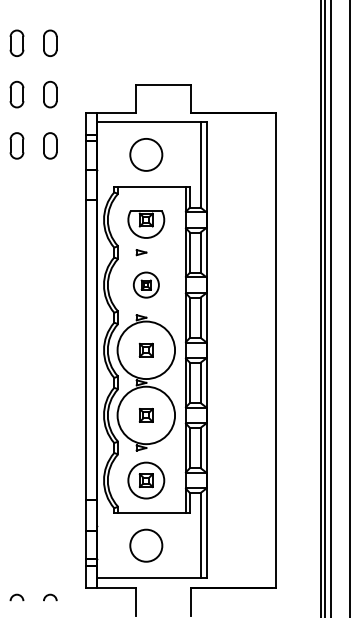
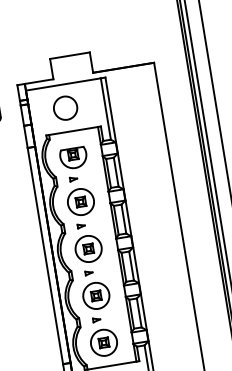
part: (146, 284) -> (81, 201), size x1.43
circle: (146, 350) -> (88, 249), size x0.62
circle: (146, 415) -> (96, 295), size x0.62

